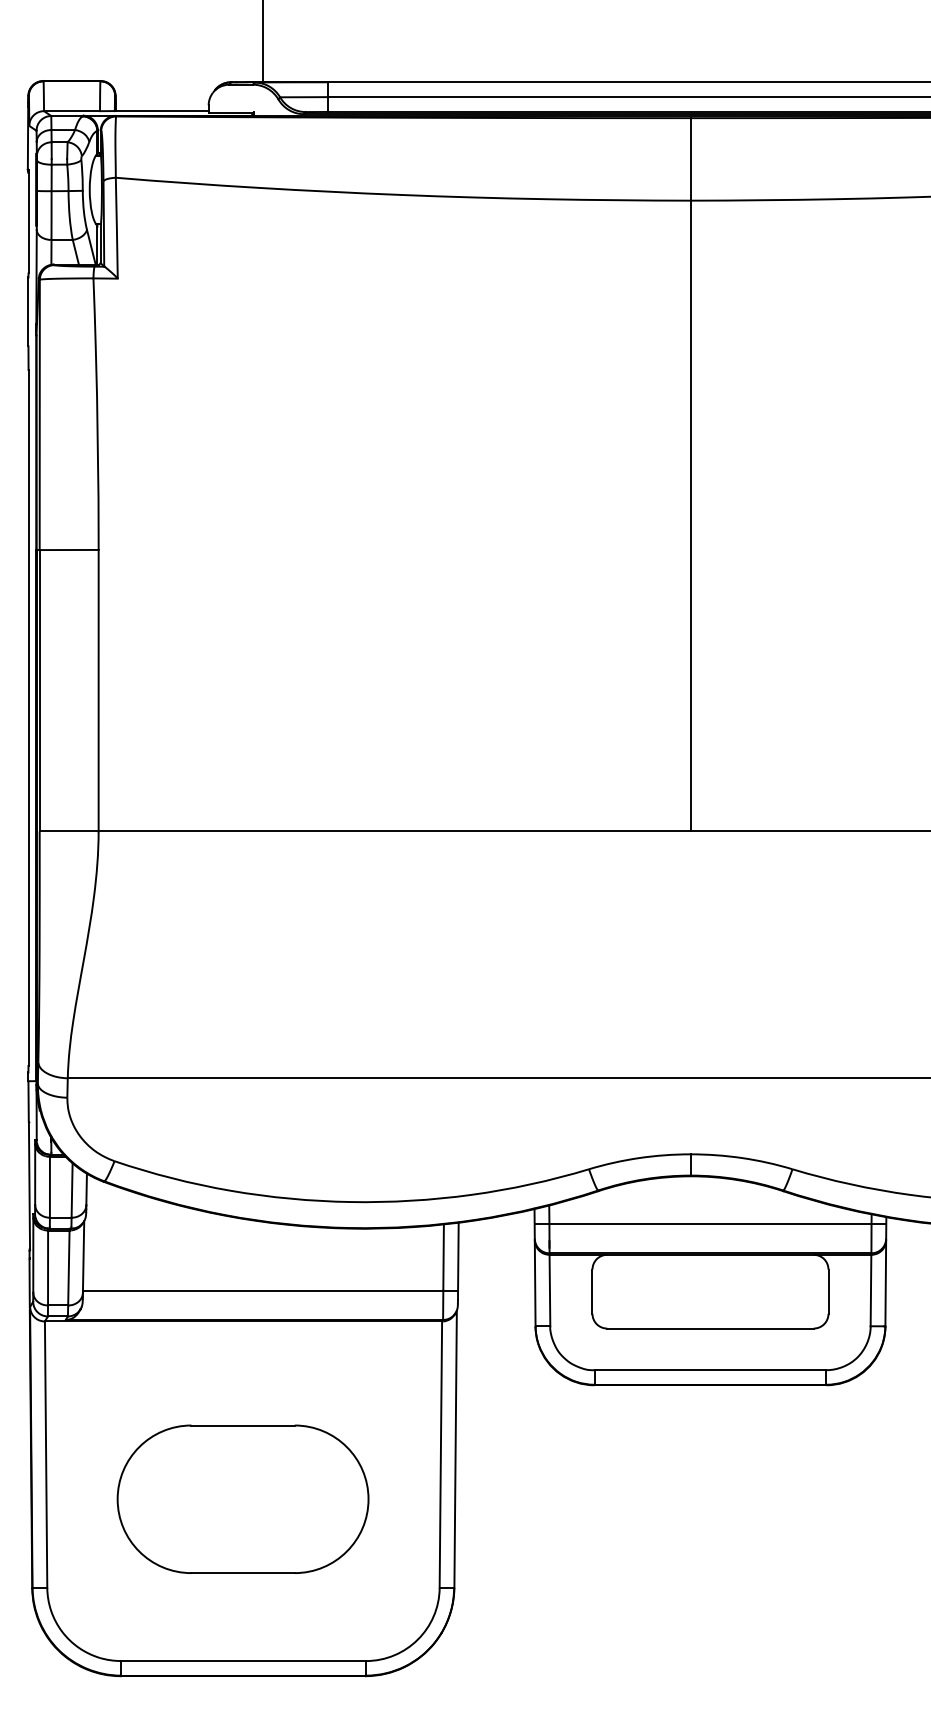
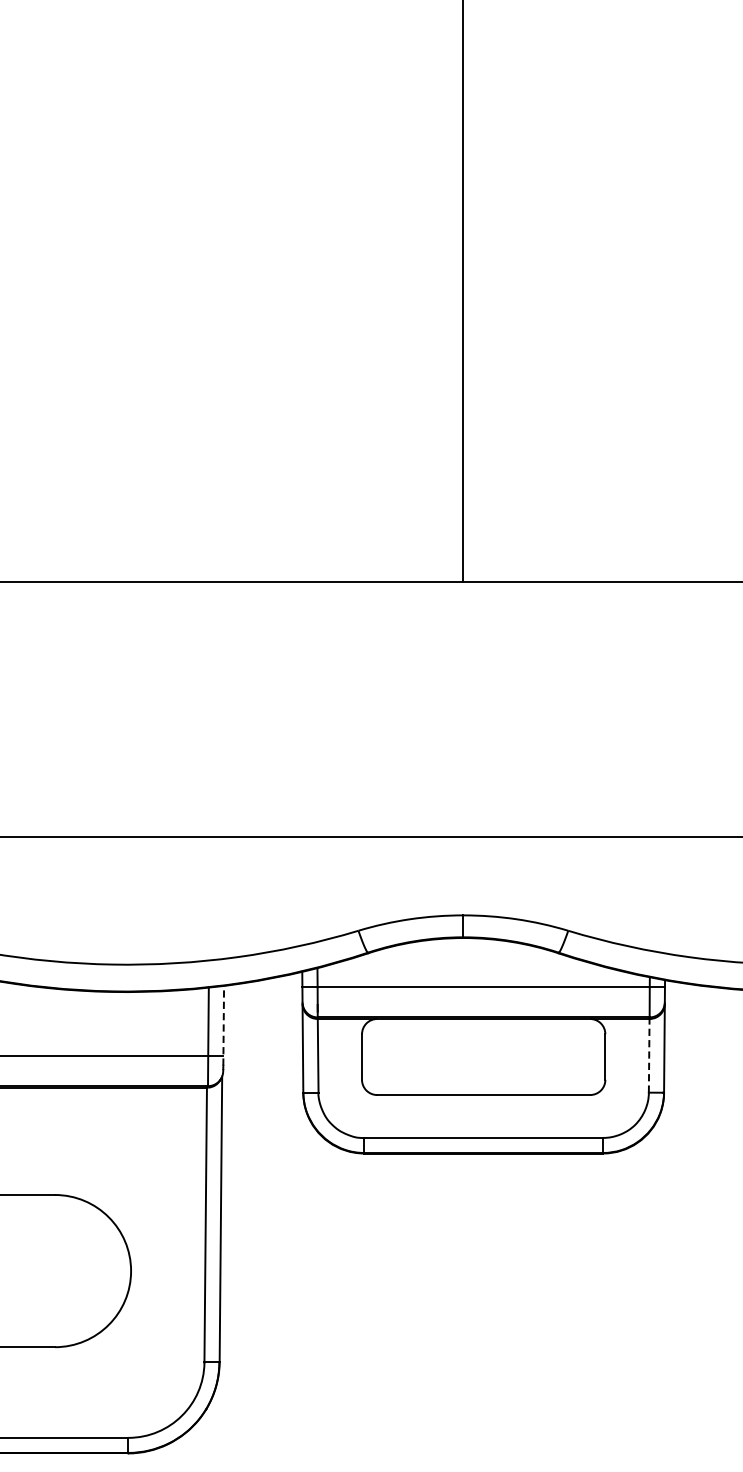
line: (458, 1261) -> (223, 1025), solid -> dashed
line: (871, 1290) -> (649, 1055), solid -> dashed

